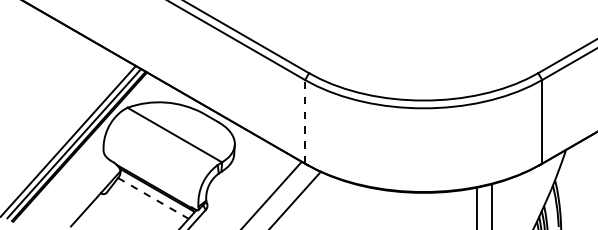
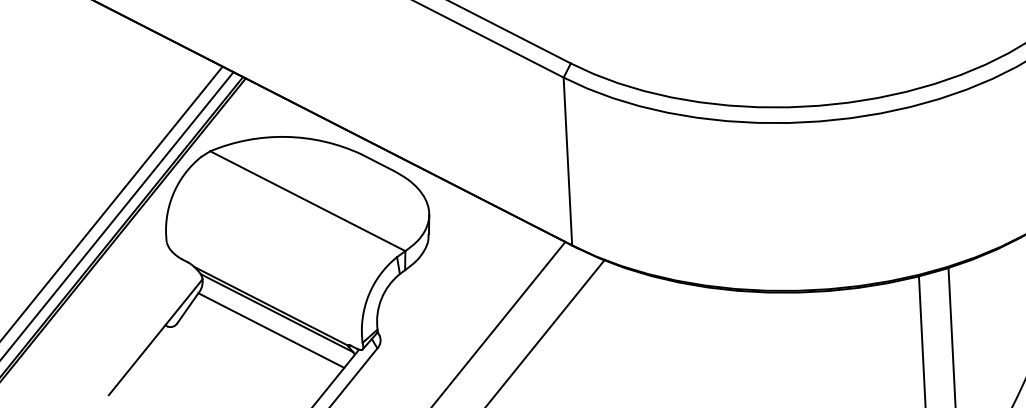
line: (305, 121) -> (568, 160), dashed -> solid
line: (153, 198) -> (271, 330), dashed -> solid

